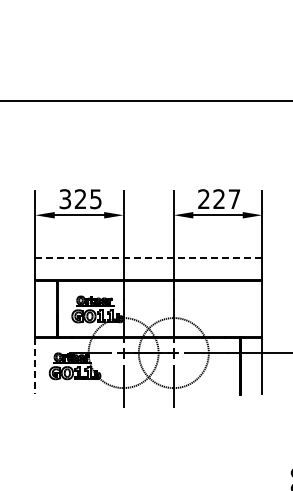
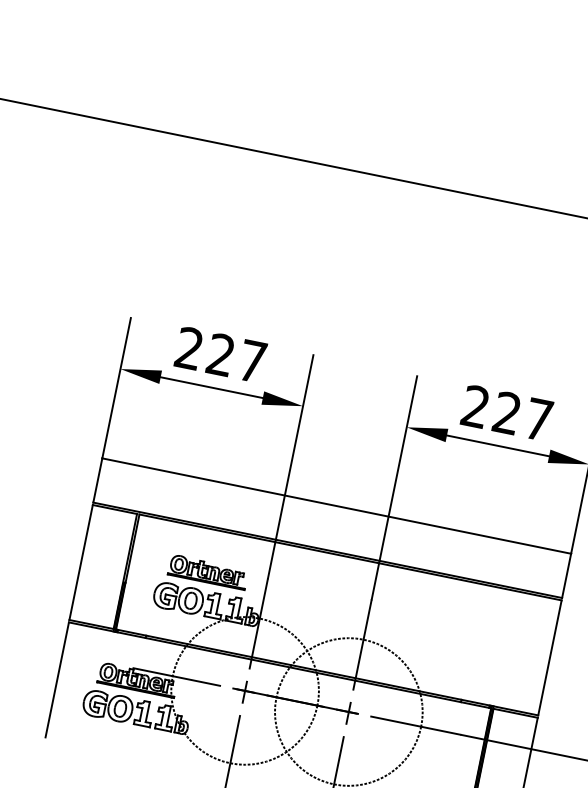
text: (80, 199) -> (220, 355), 325 -> 227
line: (148, 258) -> (336, 505), dashed -> solid
line: (35, 365) -> (57, 679), dashed -> solid

